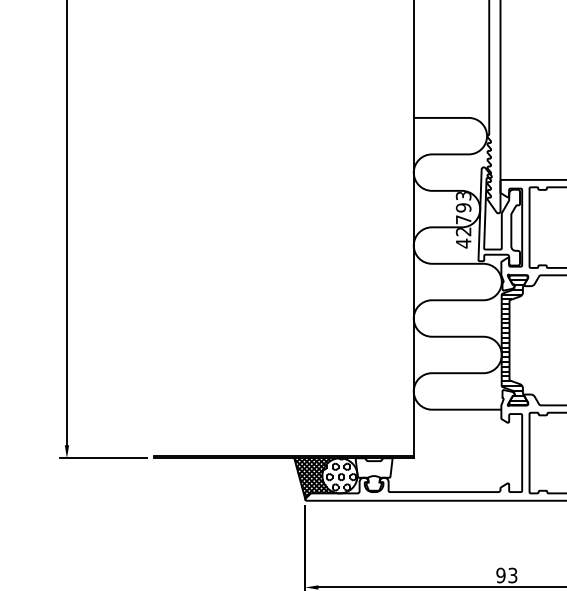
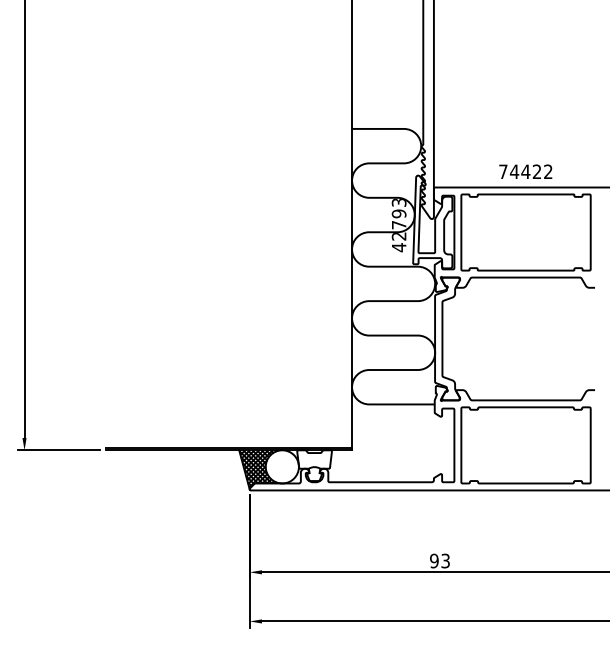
hatch: (513, 343) -> (446, 341), removed
hatch: (339, 474) -> (281, 465), removed

